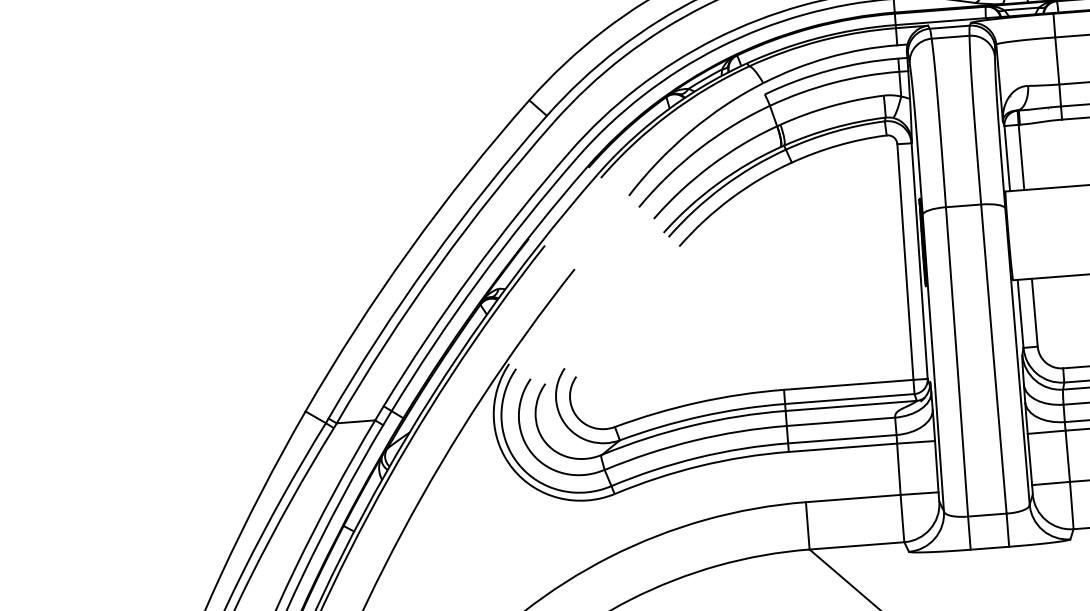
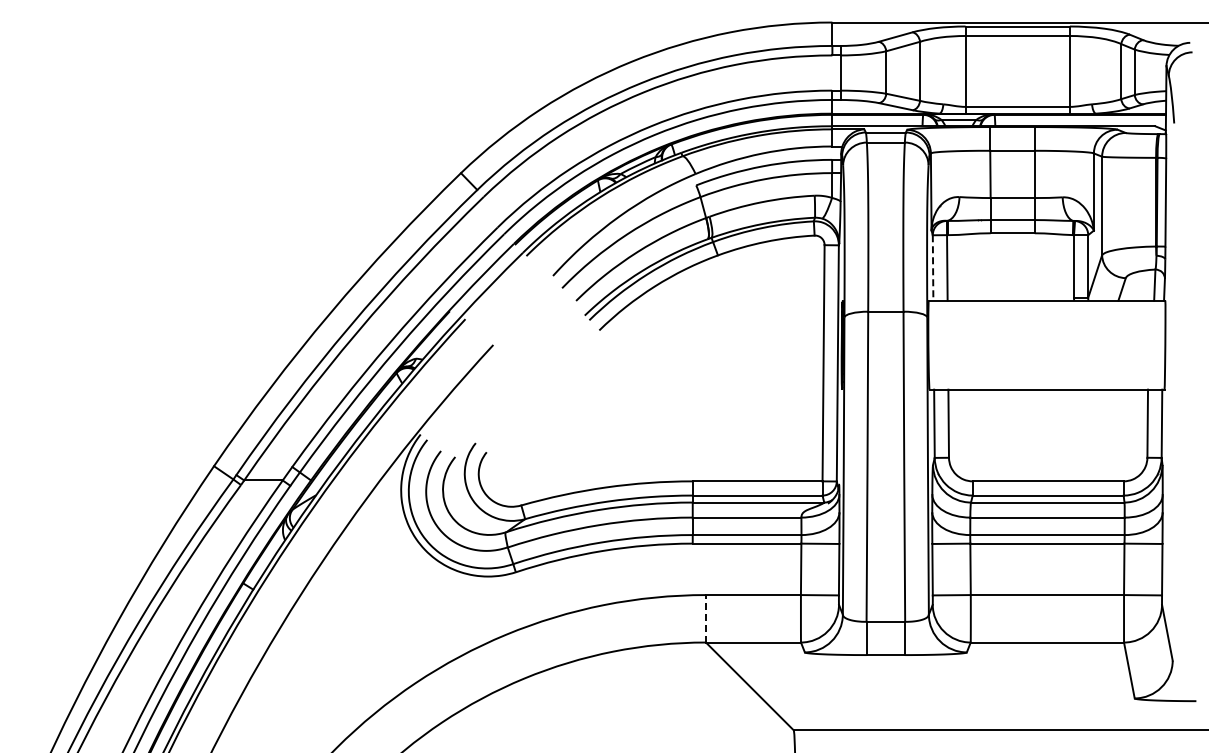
line: (1007, 158) -> (933, 267), solid -> dashed
line: (807, 525) -> (705, 618), solid -> dashed

